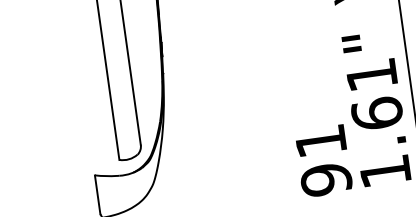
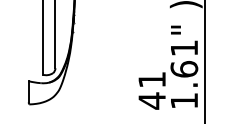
text: (326, 178) -> (152, 100), 91 -> 41

